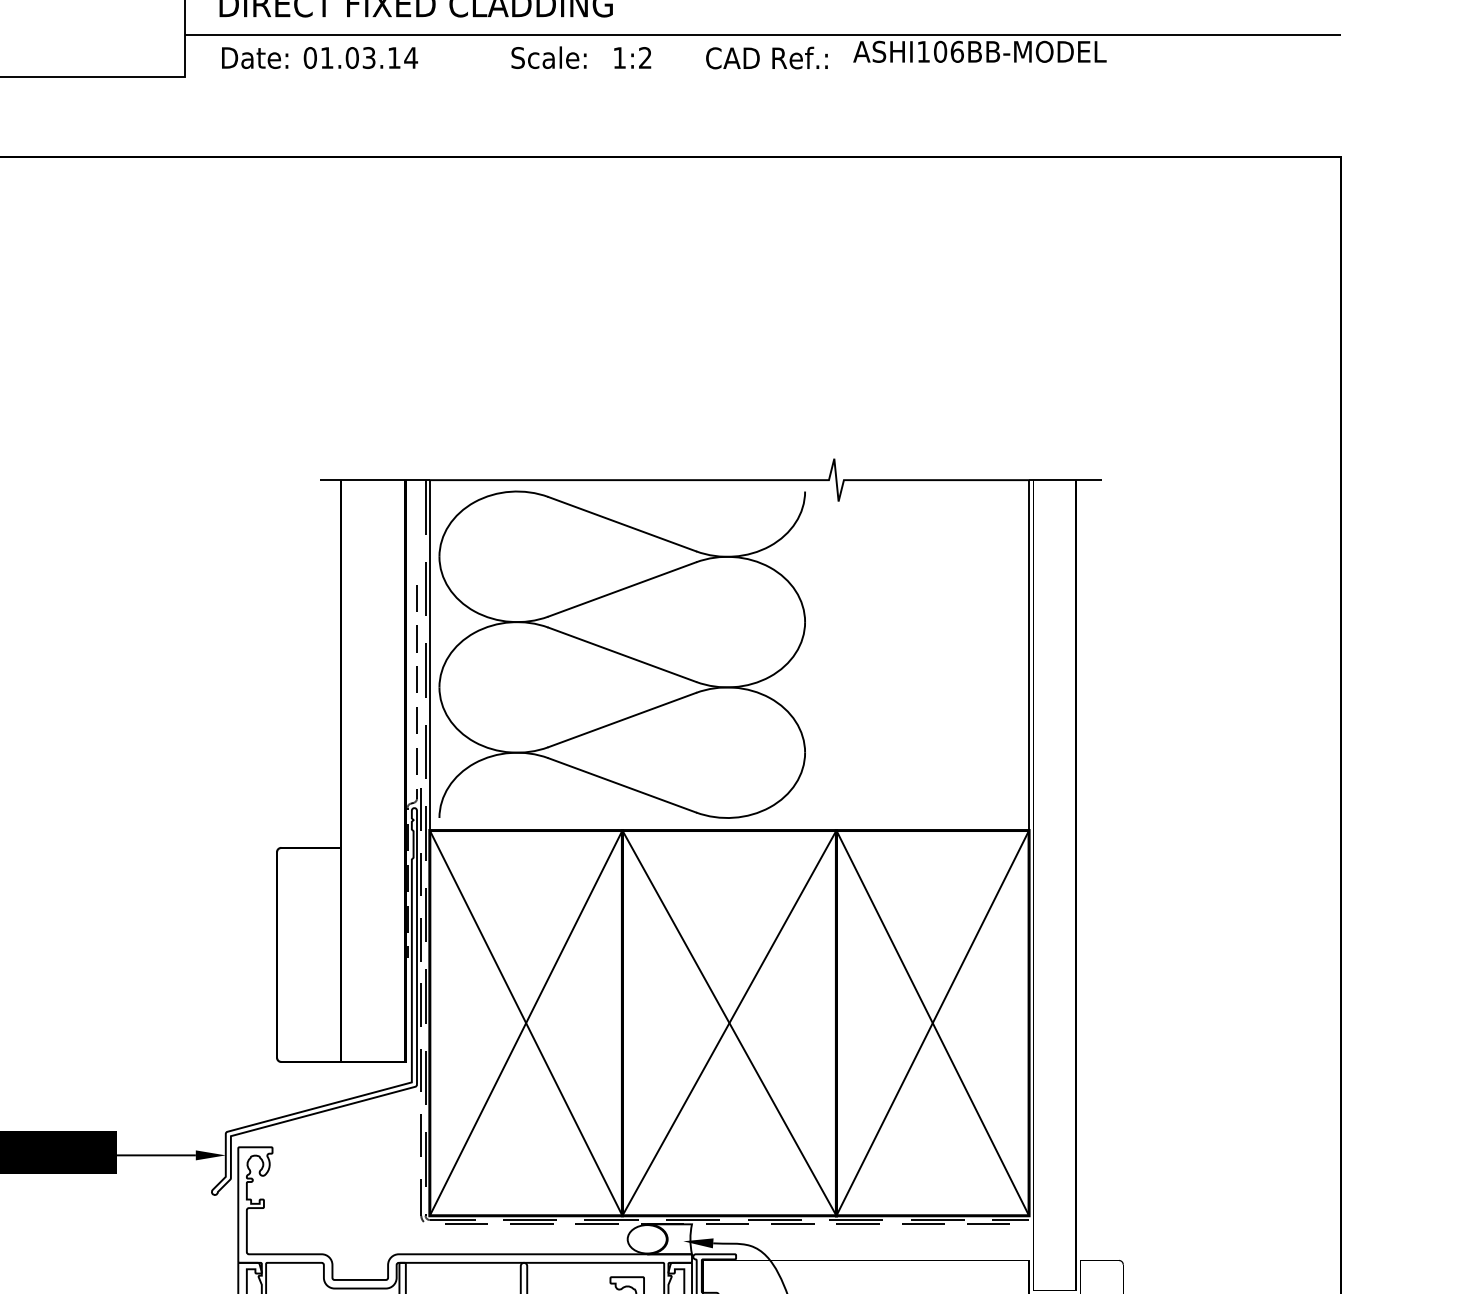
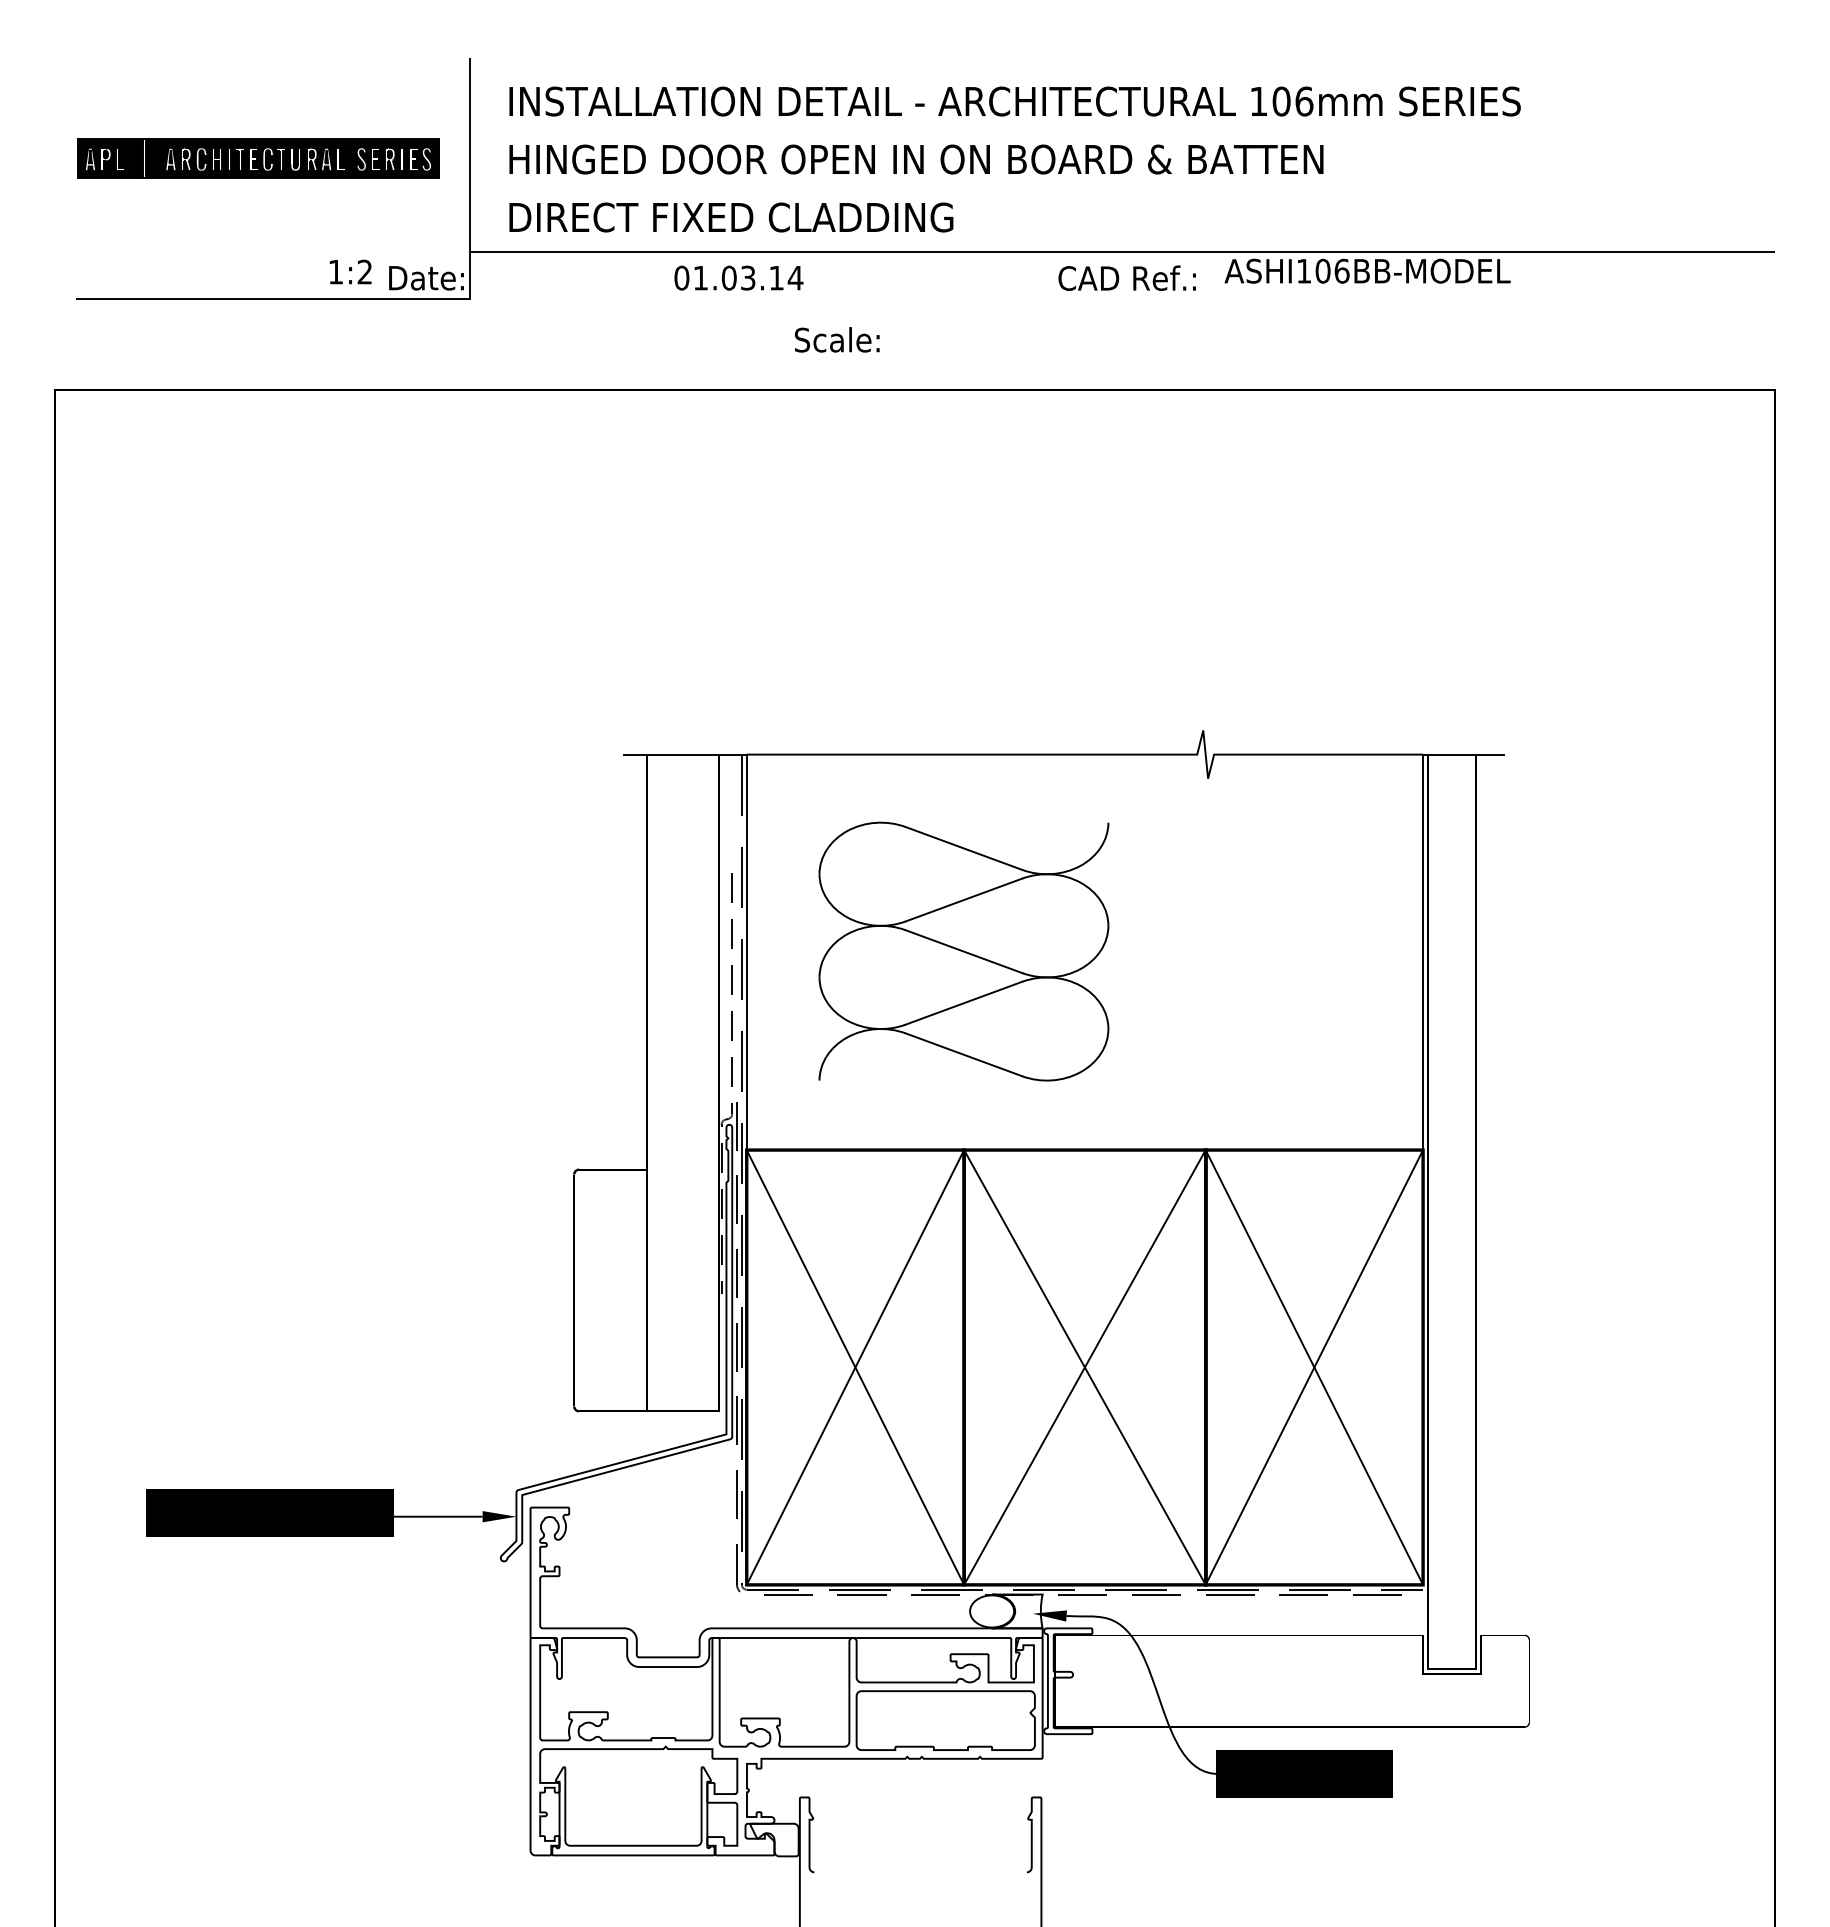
text: (360, 57) -> (738, 277), moved
text: (548, 57) -> (836, 339), moved
text: (632, 57) -> (350, 271), moved
text: (255, 58) -> (426, 278), moved
part: (621, 654) -> (963, 951), size x0.7

